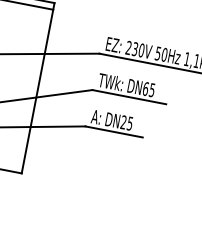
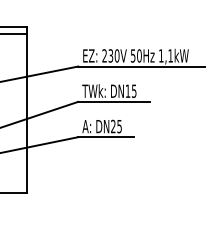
text: (145, 88) -> (127, 90), DN65 -> DN15

